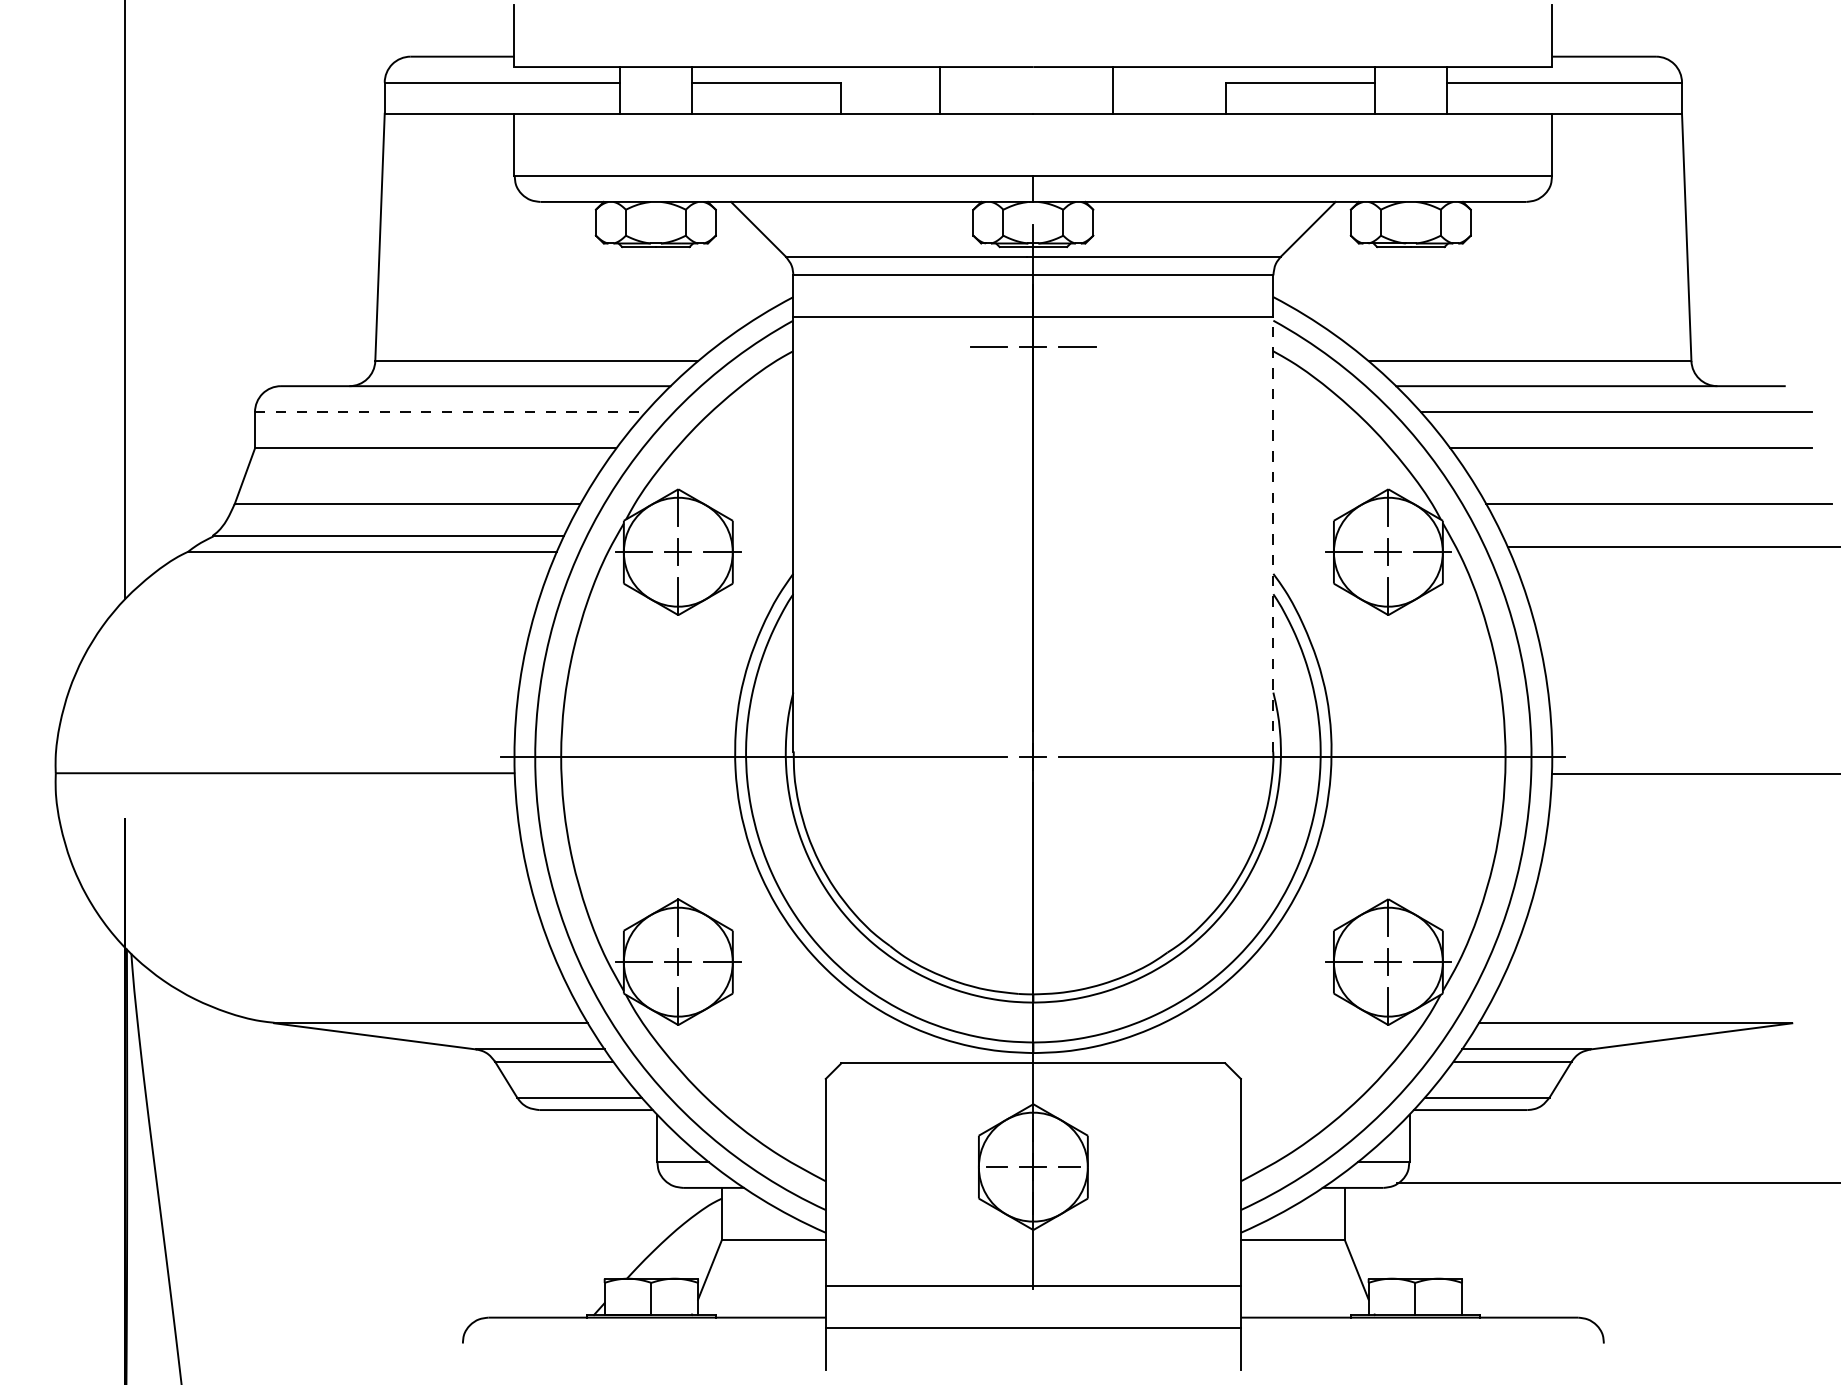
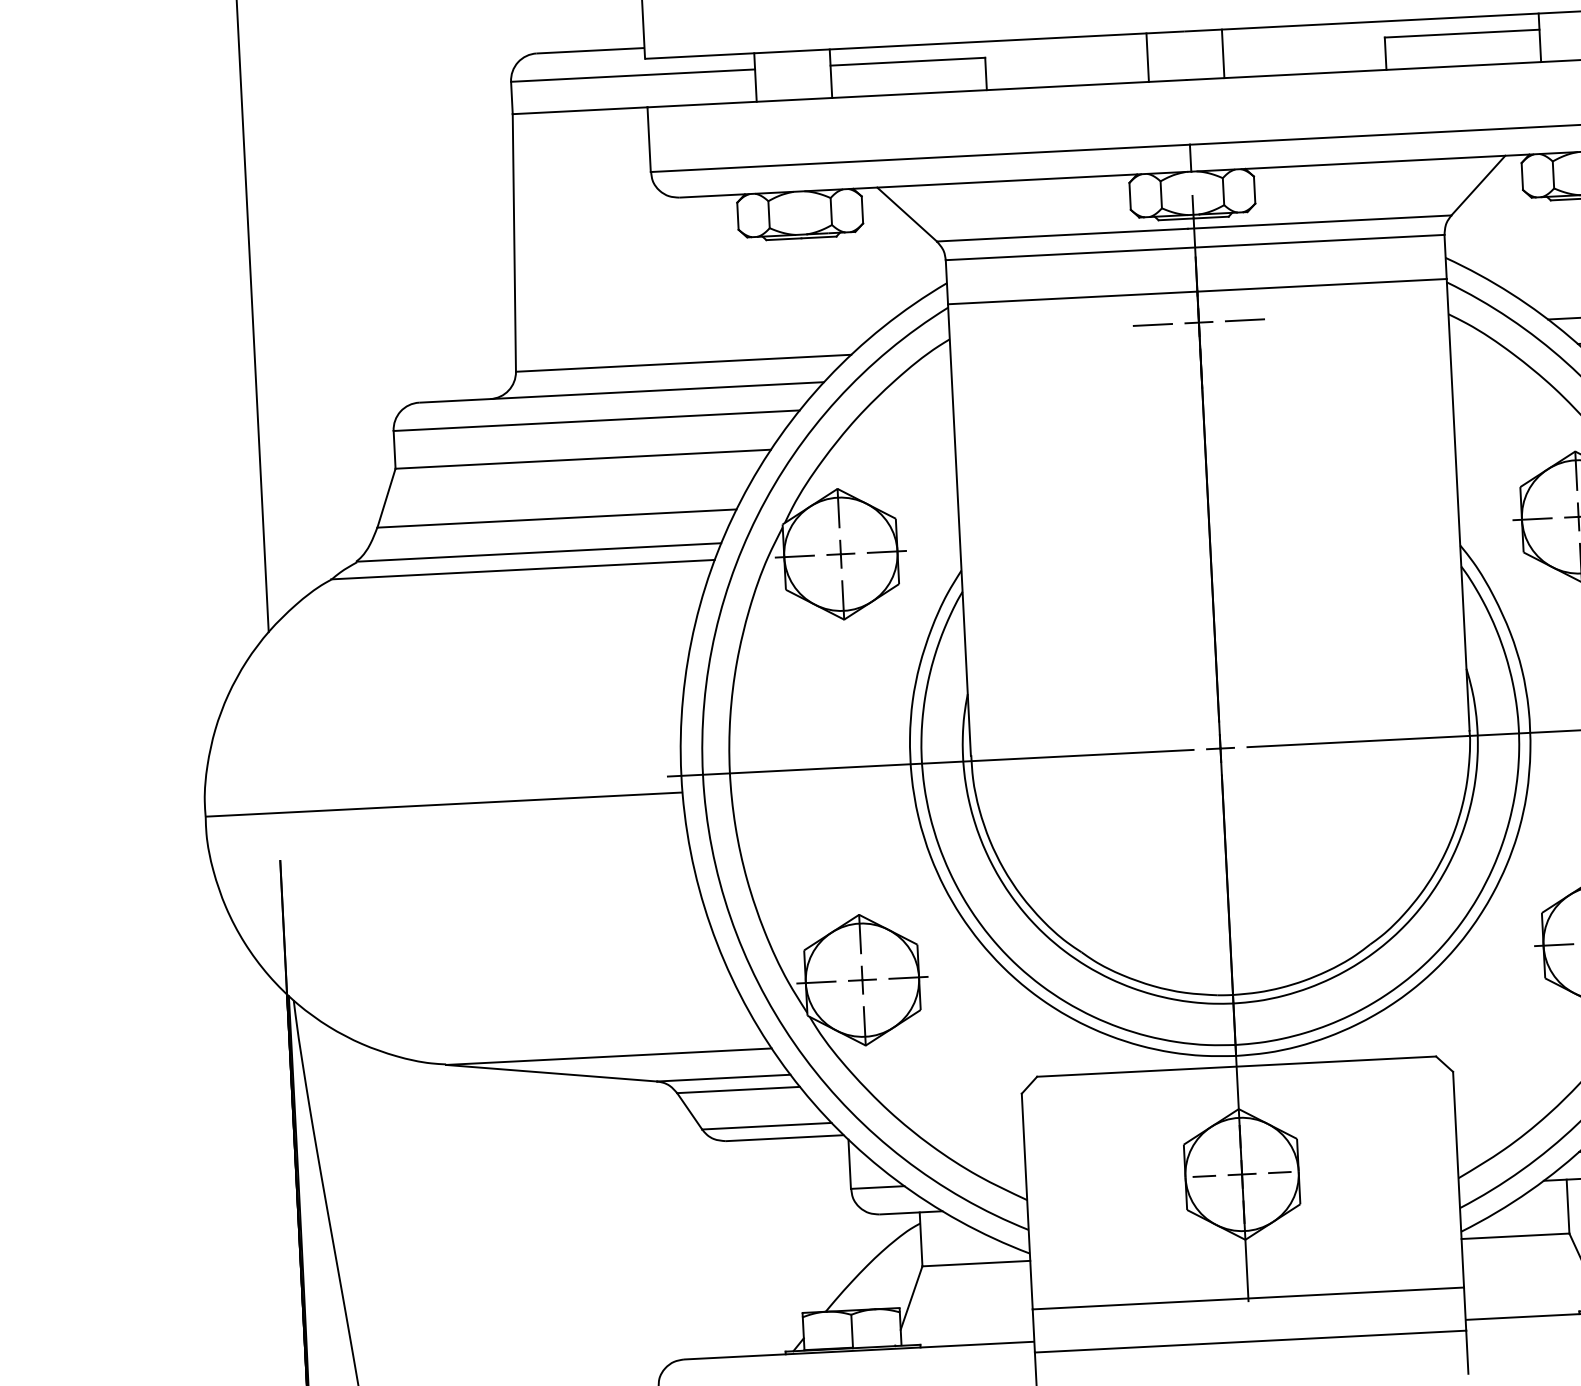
line: (940, 90) -> (1148, 57), moved
line: (1112, 90) -> (1222, 53), moved
line: (450, 412) -> (596, 421), dashed -> solid
line: (1273, 534) -> (1458, 504), dashed -> solid

